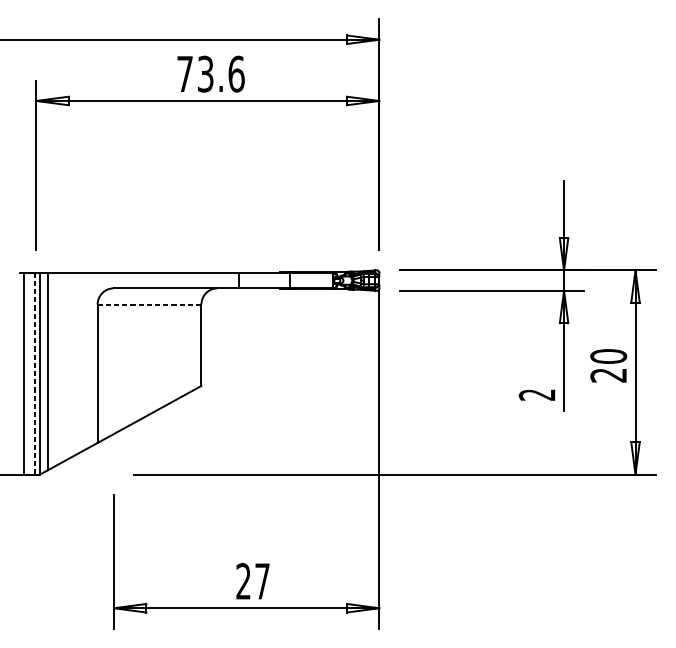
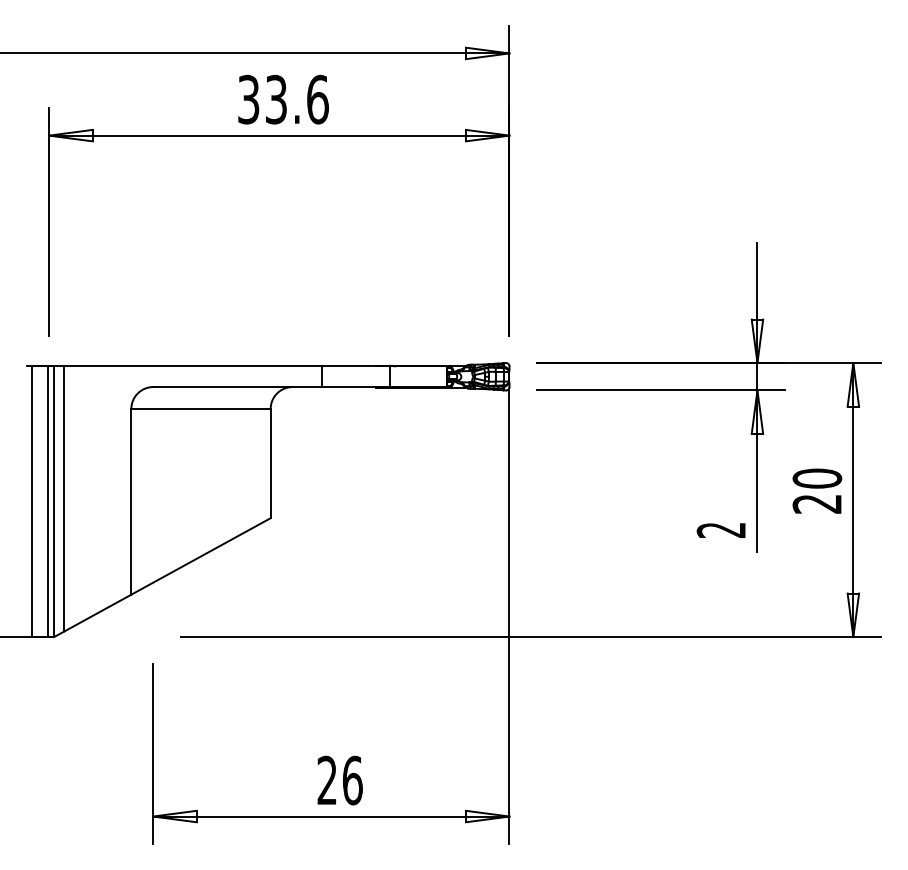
text: (184, 74) -> (248, 99), 73.6 -> 33.6
line: (149, 304) -> (201, 408), dashed -> solid
line: (35, 373) -> (47, 501), dashed -> solid
text: (262, 581) -> (352, 780), 27 -> 26

